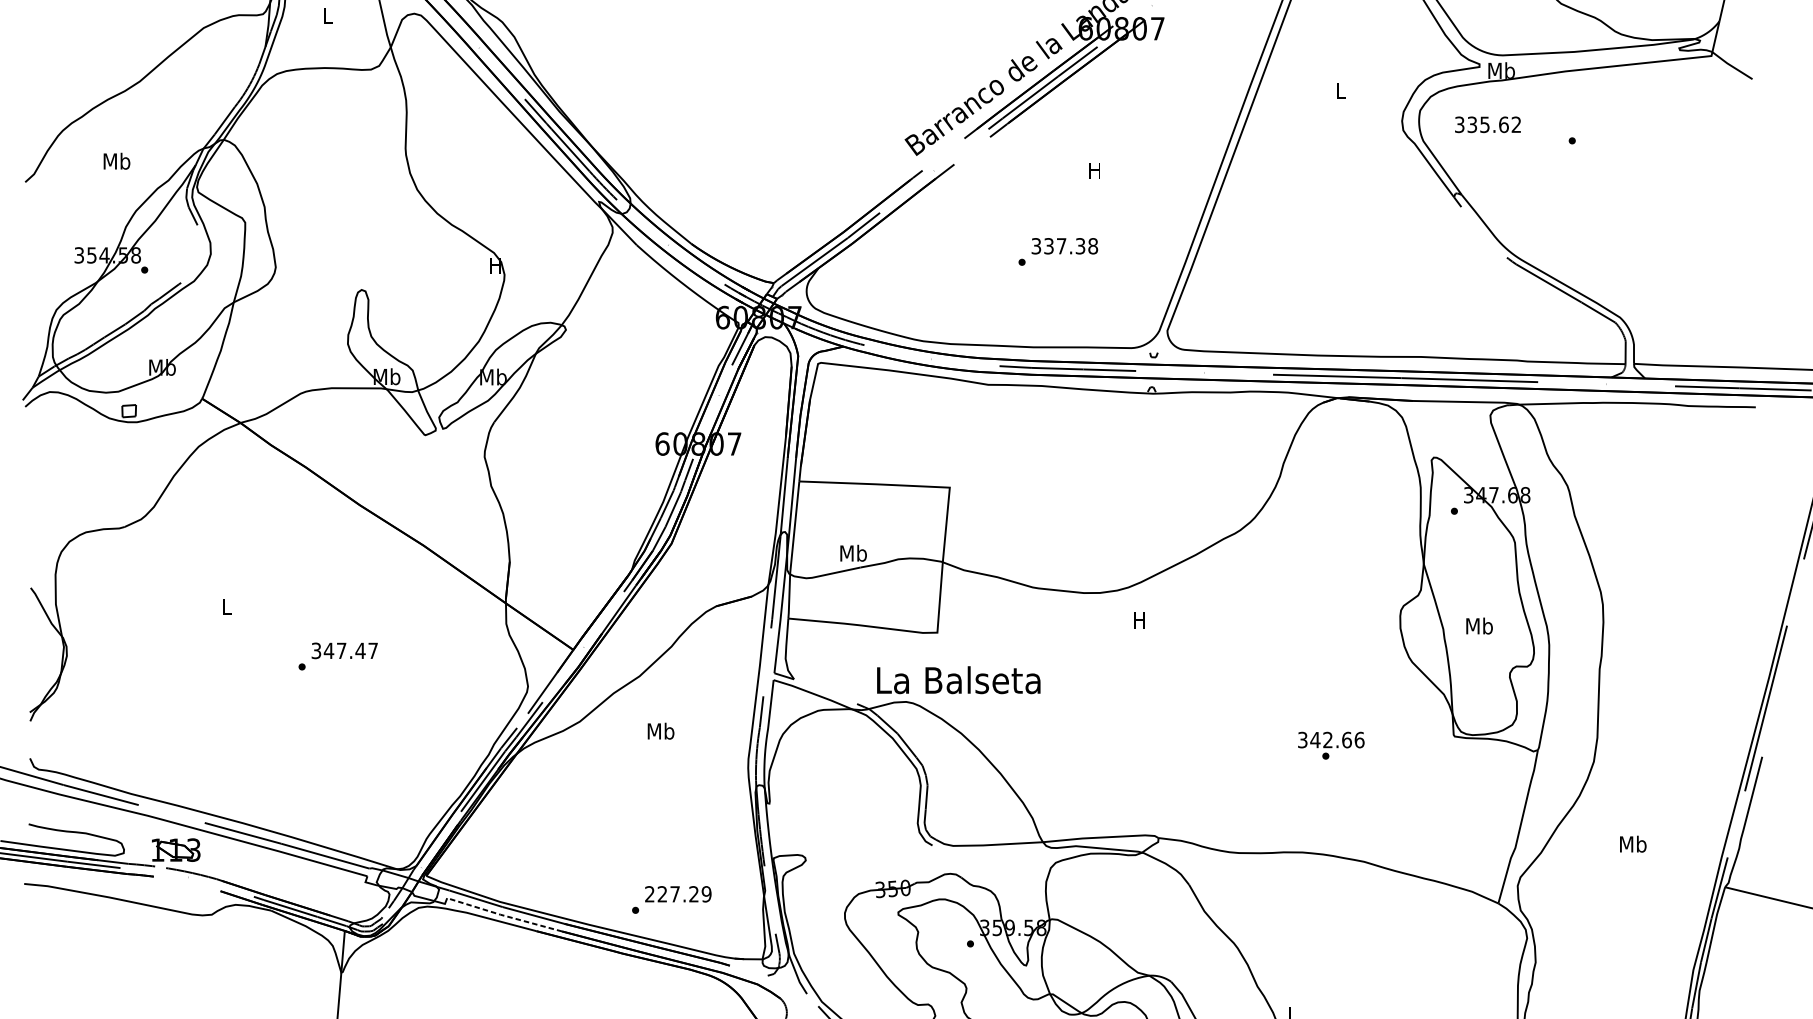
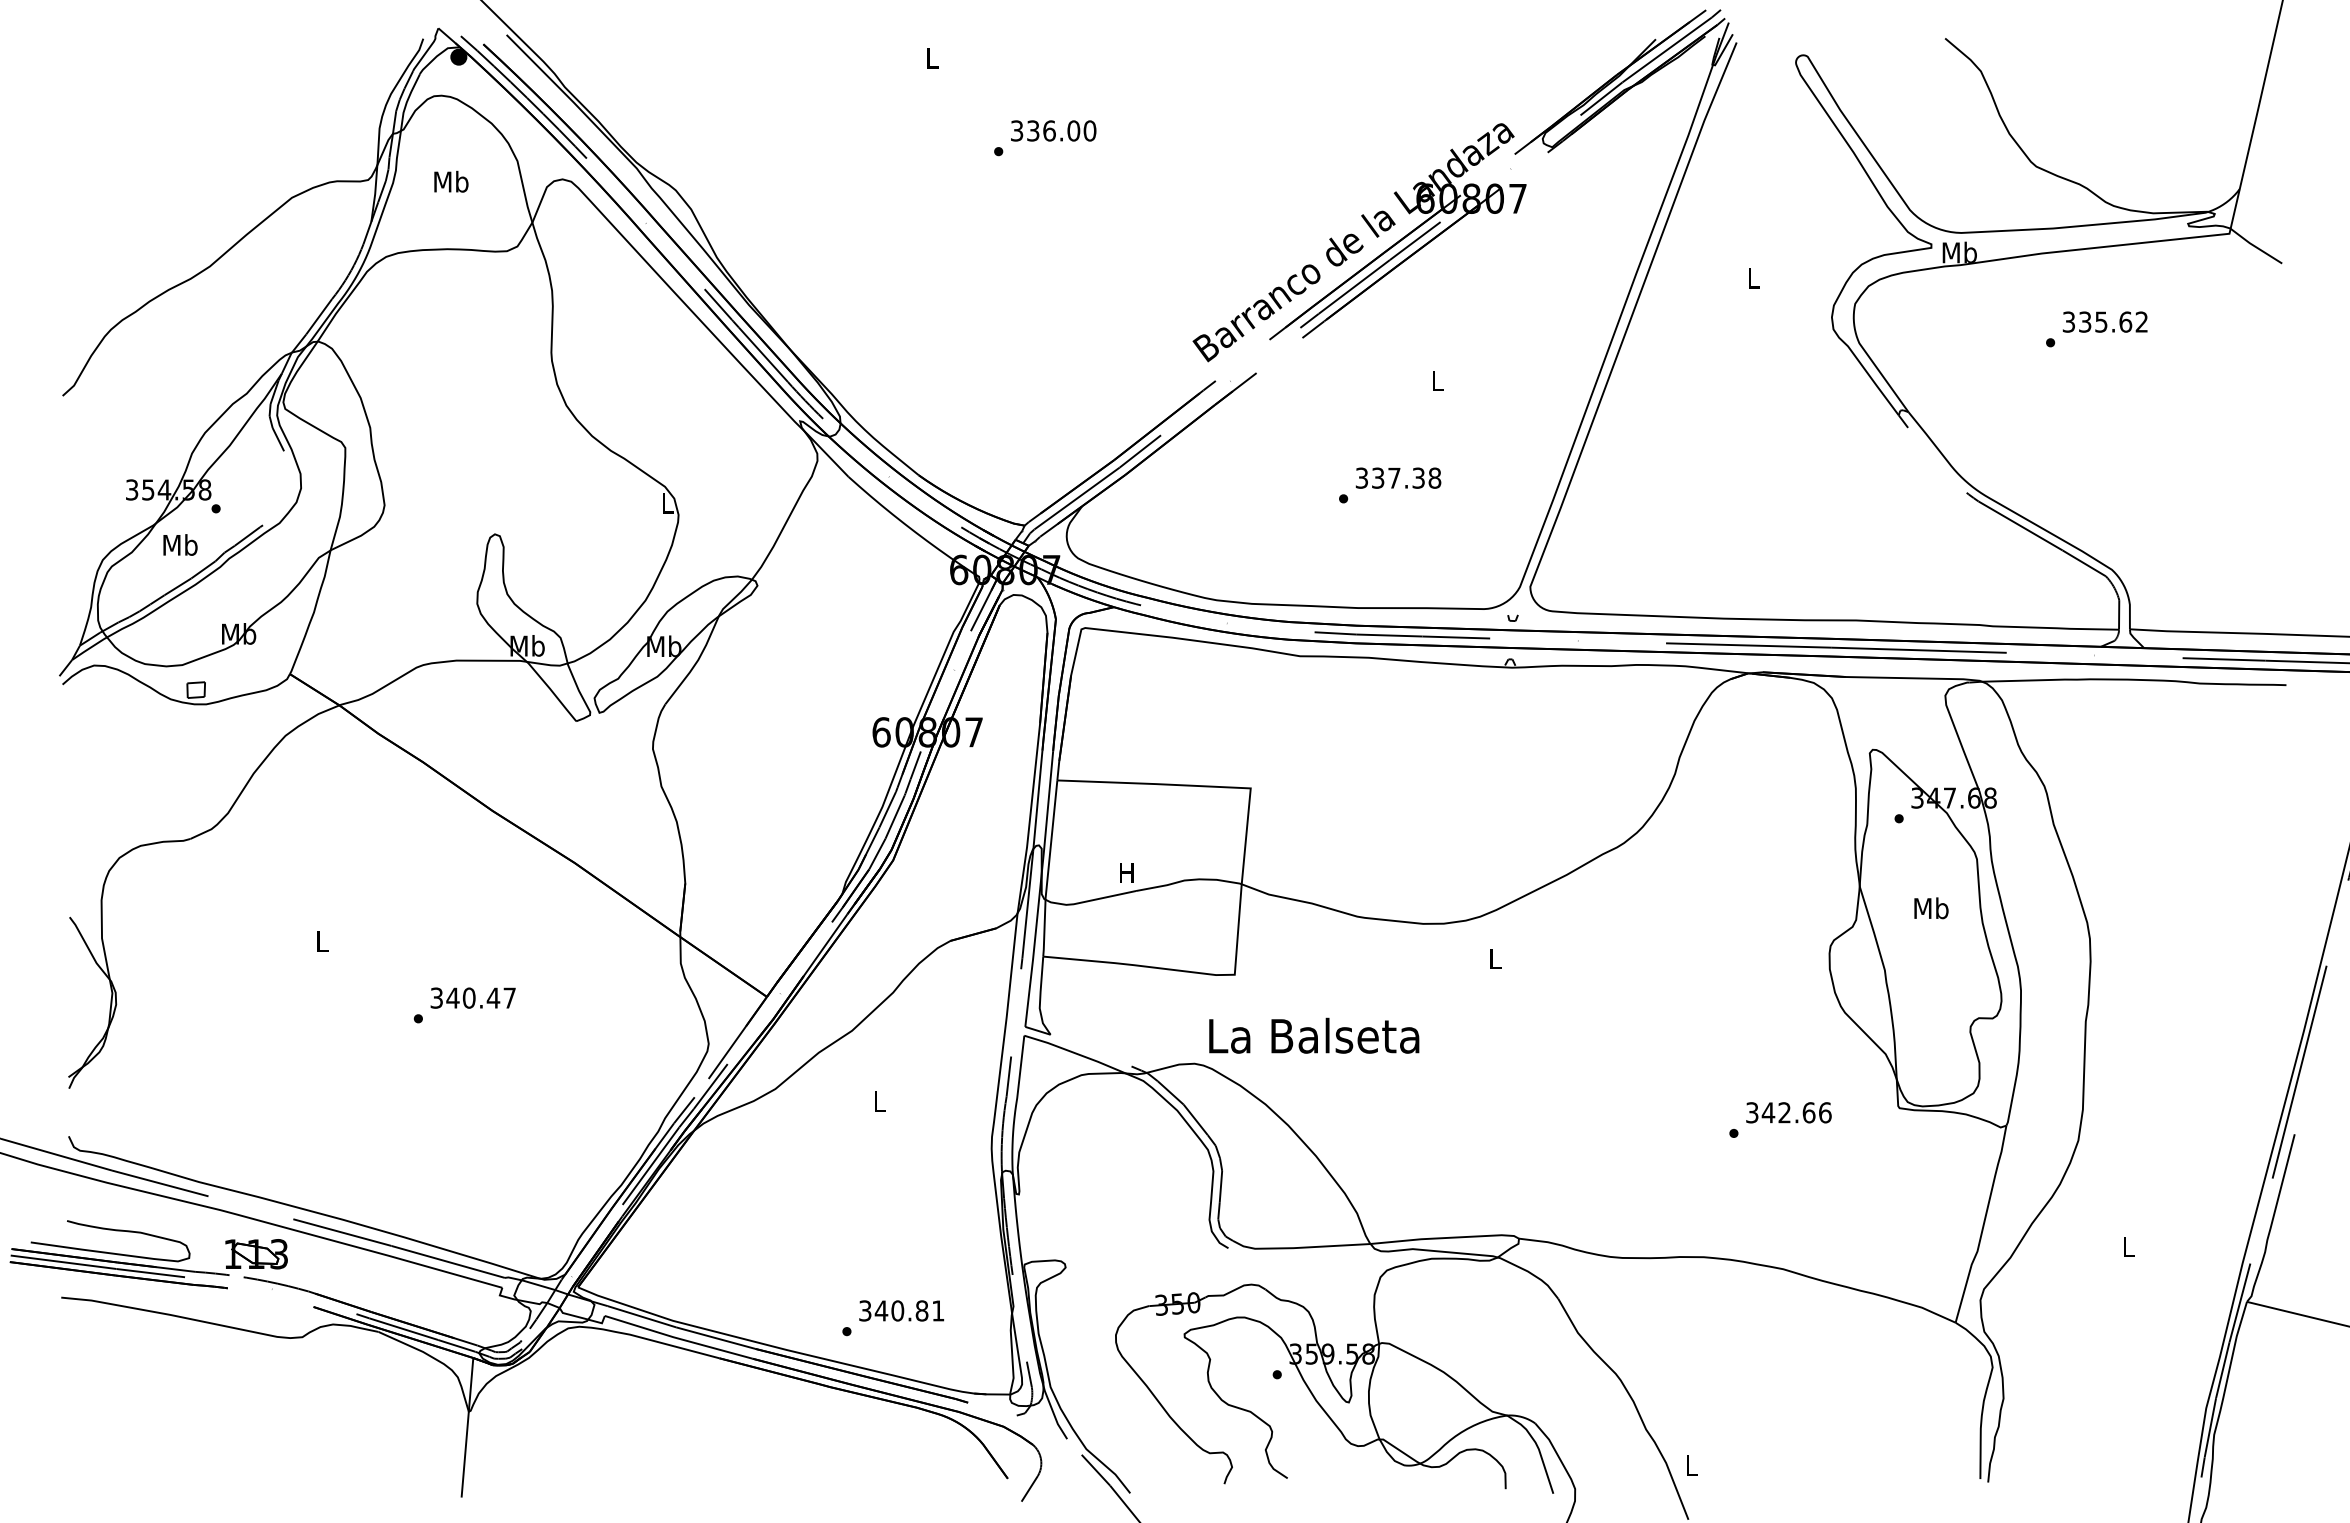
text: (327, 15) -> (451, 181), L -> Mb
text: (1487, 124) -> (2104, 321), moved
text: (116, 160) -> (180, 544), moved
text: (1094, 170) -> (1436, 380), H -> L
text: (495, 265) -> (667, 503), H -> L
text: (853, 553) -> (1127, 872), Mb -> H
text: (1139, 620) -> (1494, 958), H -> L
text: (1479, 626) -> (1931, 908), moved
text: (341, 650) -> (468, 997), 347.47 -> 340.47
text: (958, 679) -> (1314, 1035), moved
text: (660, 731) -> (879, 1101), Mb -> L
text: (1330, 739) -> (1788, 1112), moved
text: (1632, 844) -> (2128, 1246), Mb -> L
text: (678, 893) -> (901, 1310), 227.29 -> 340.81
line: (504, 915) -> (678, 1338), dashed -> solid

